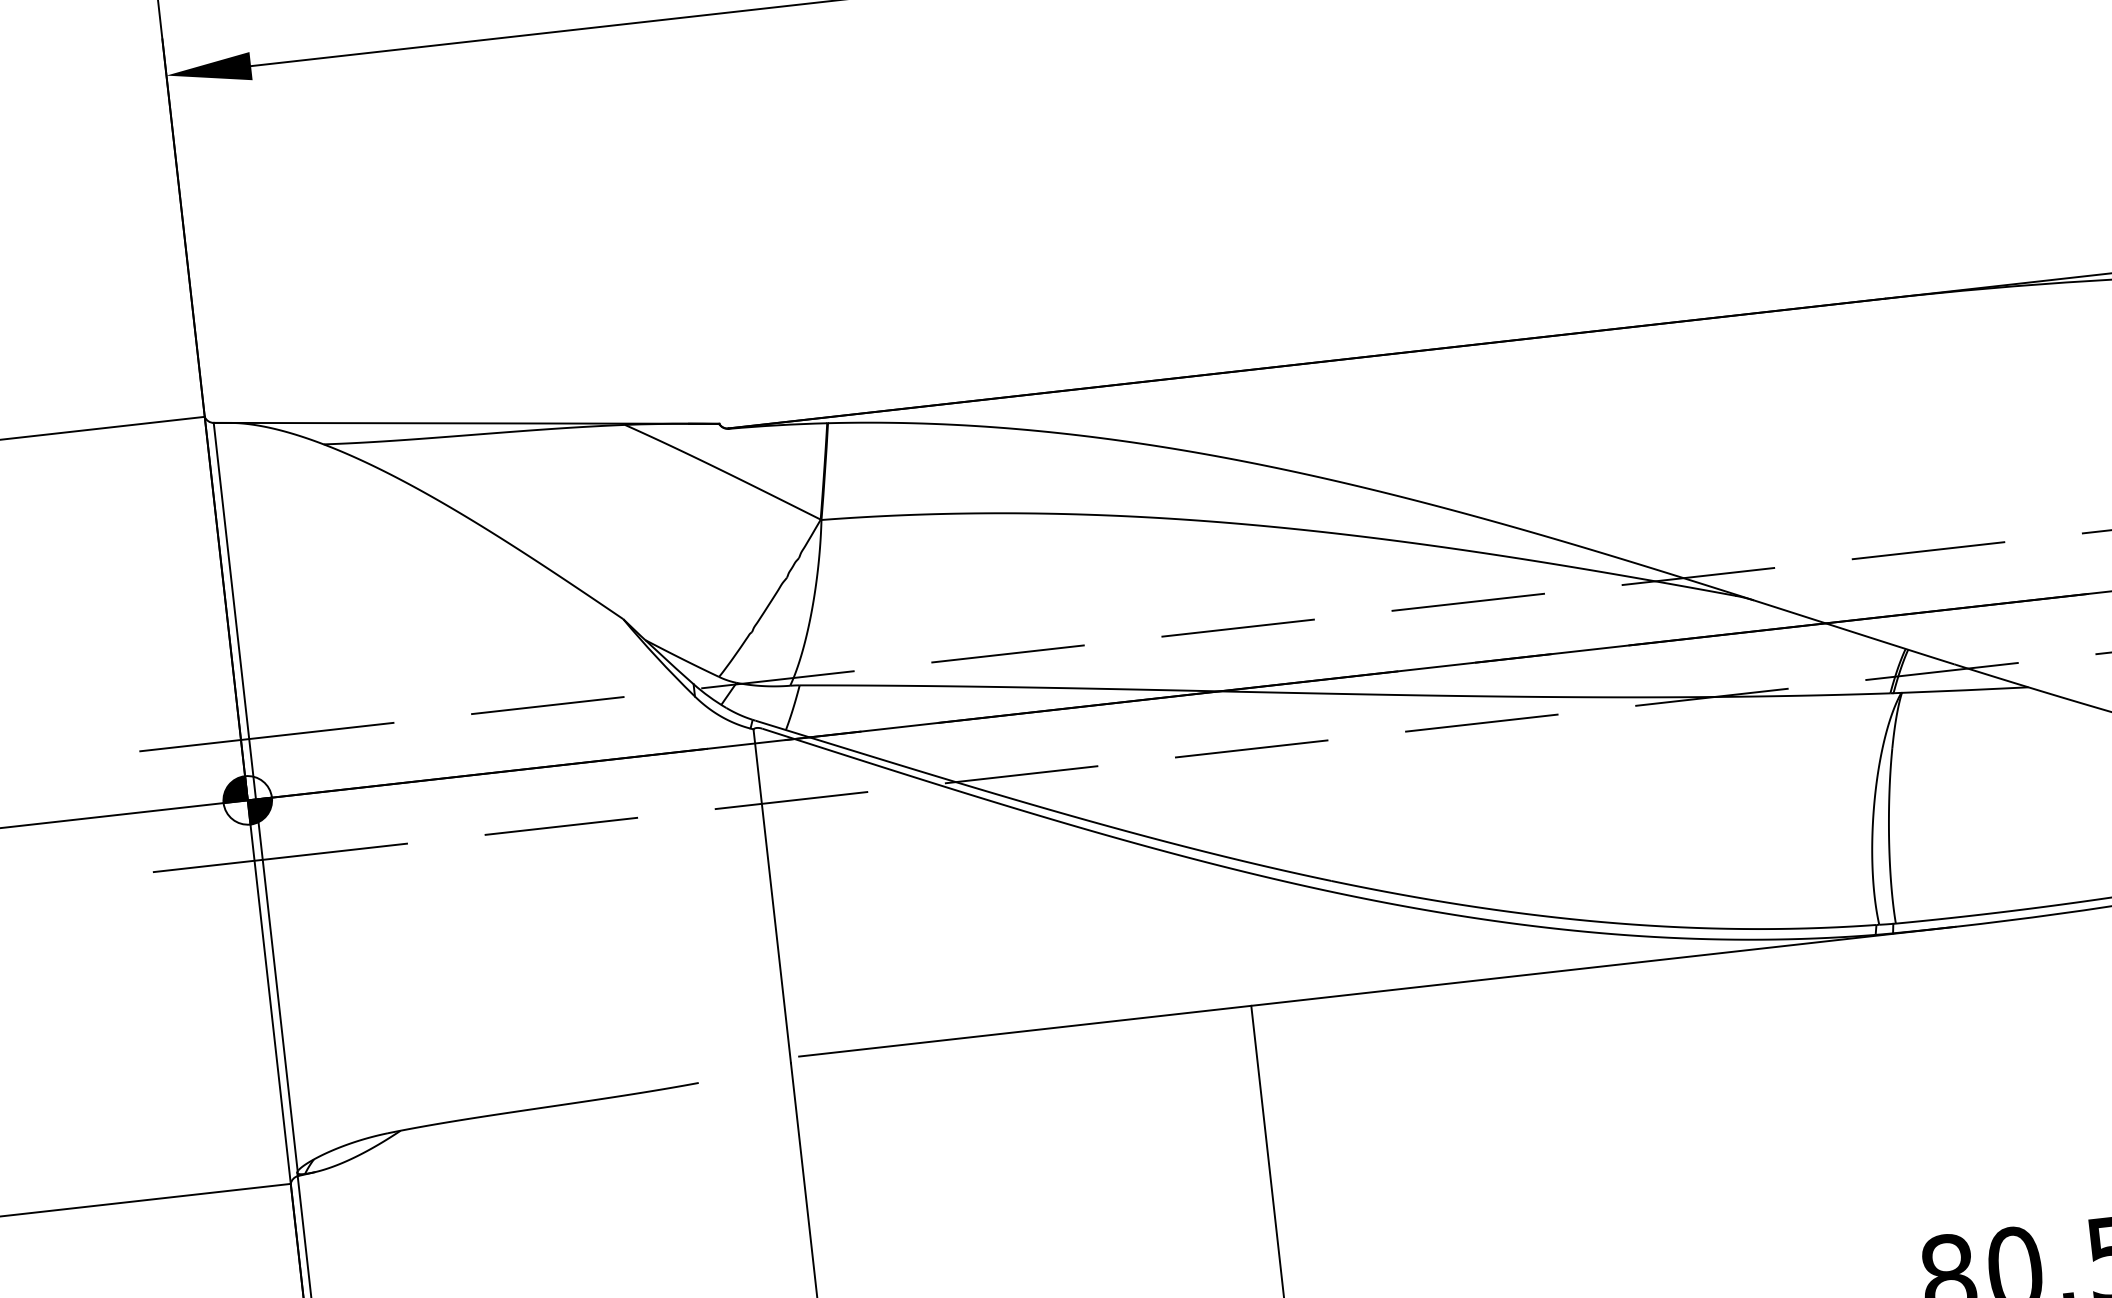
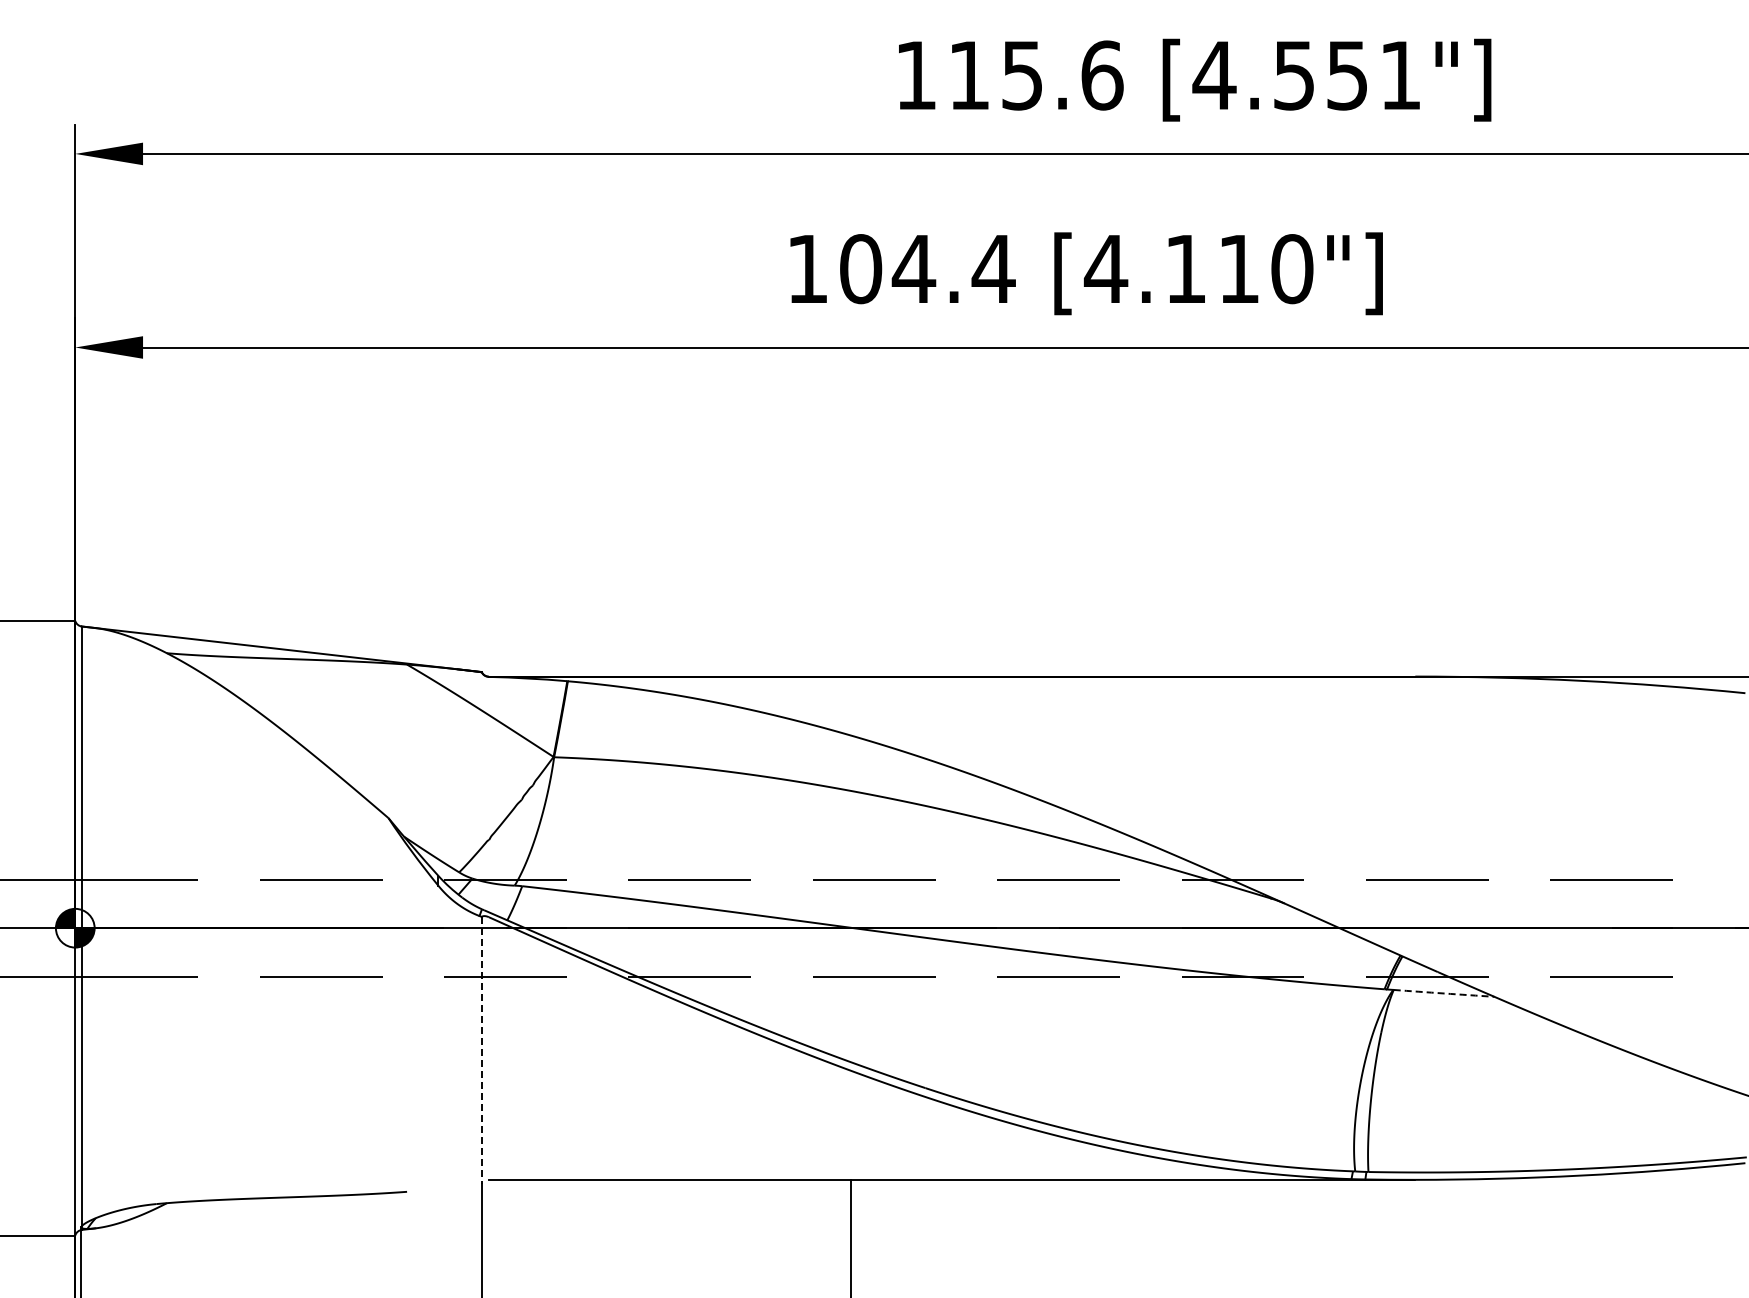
arc: (1965, 690) -> (1444, 993), solid -> dashed
line: (771, 896) -> (481, 1050), solid -> dashed

